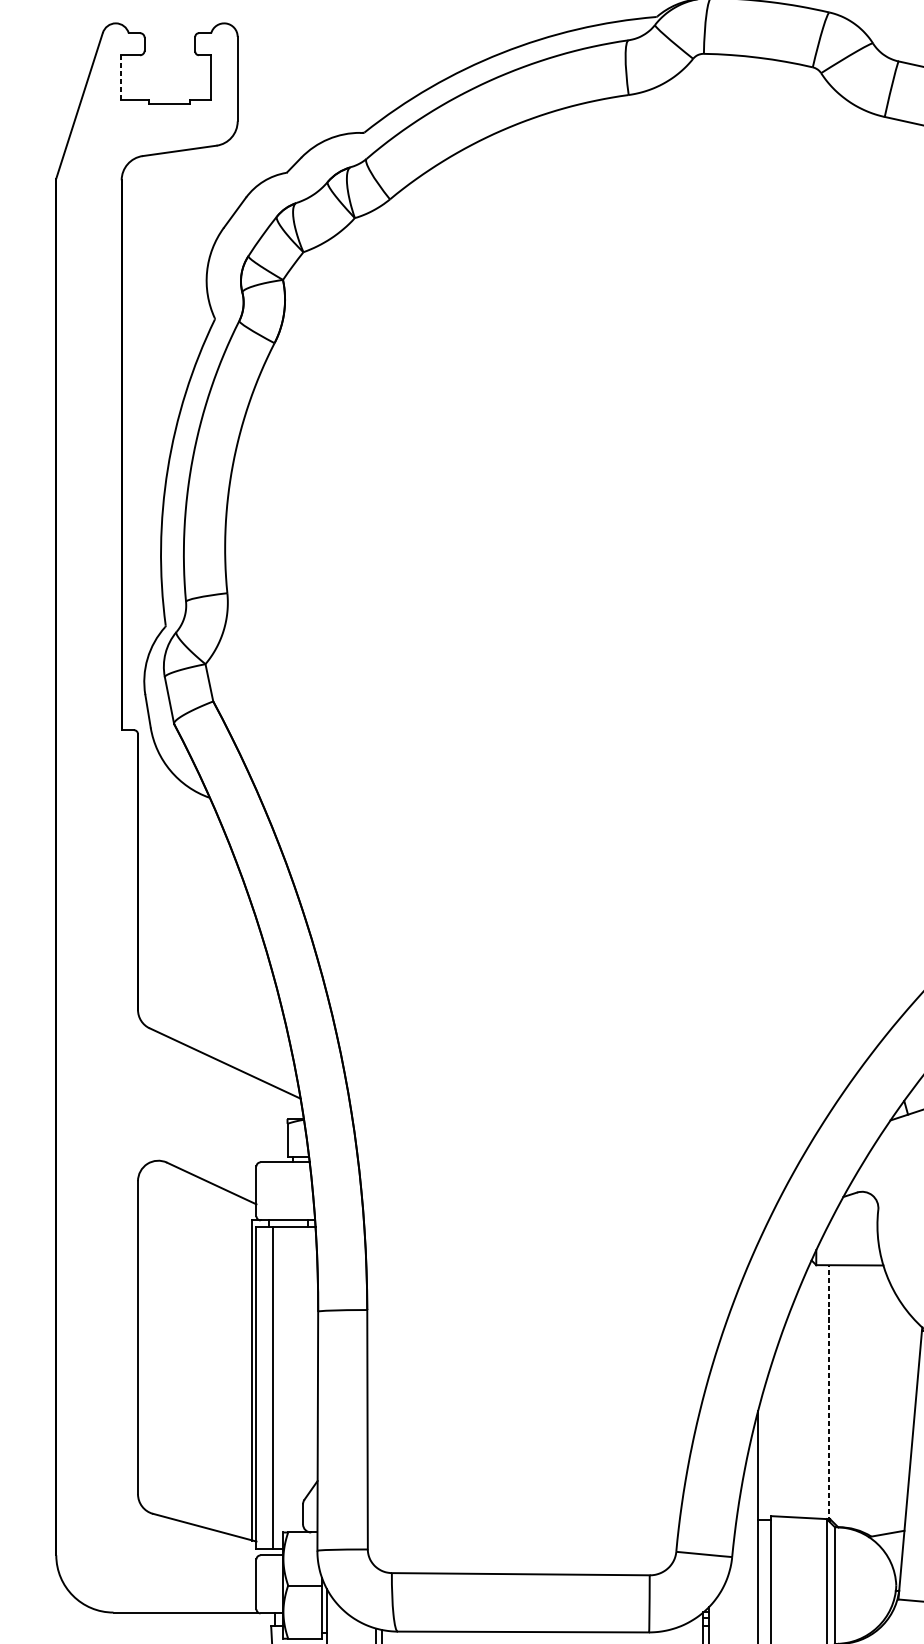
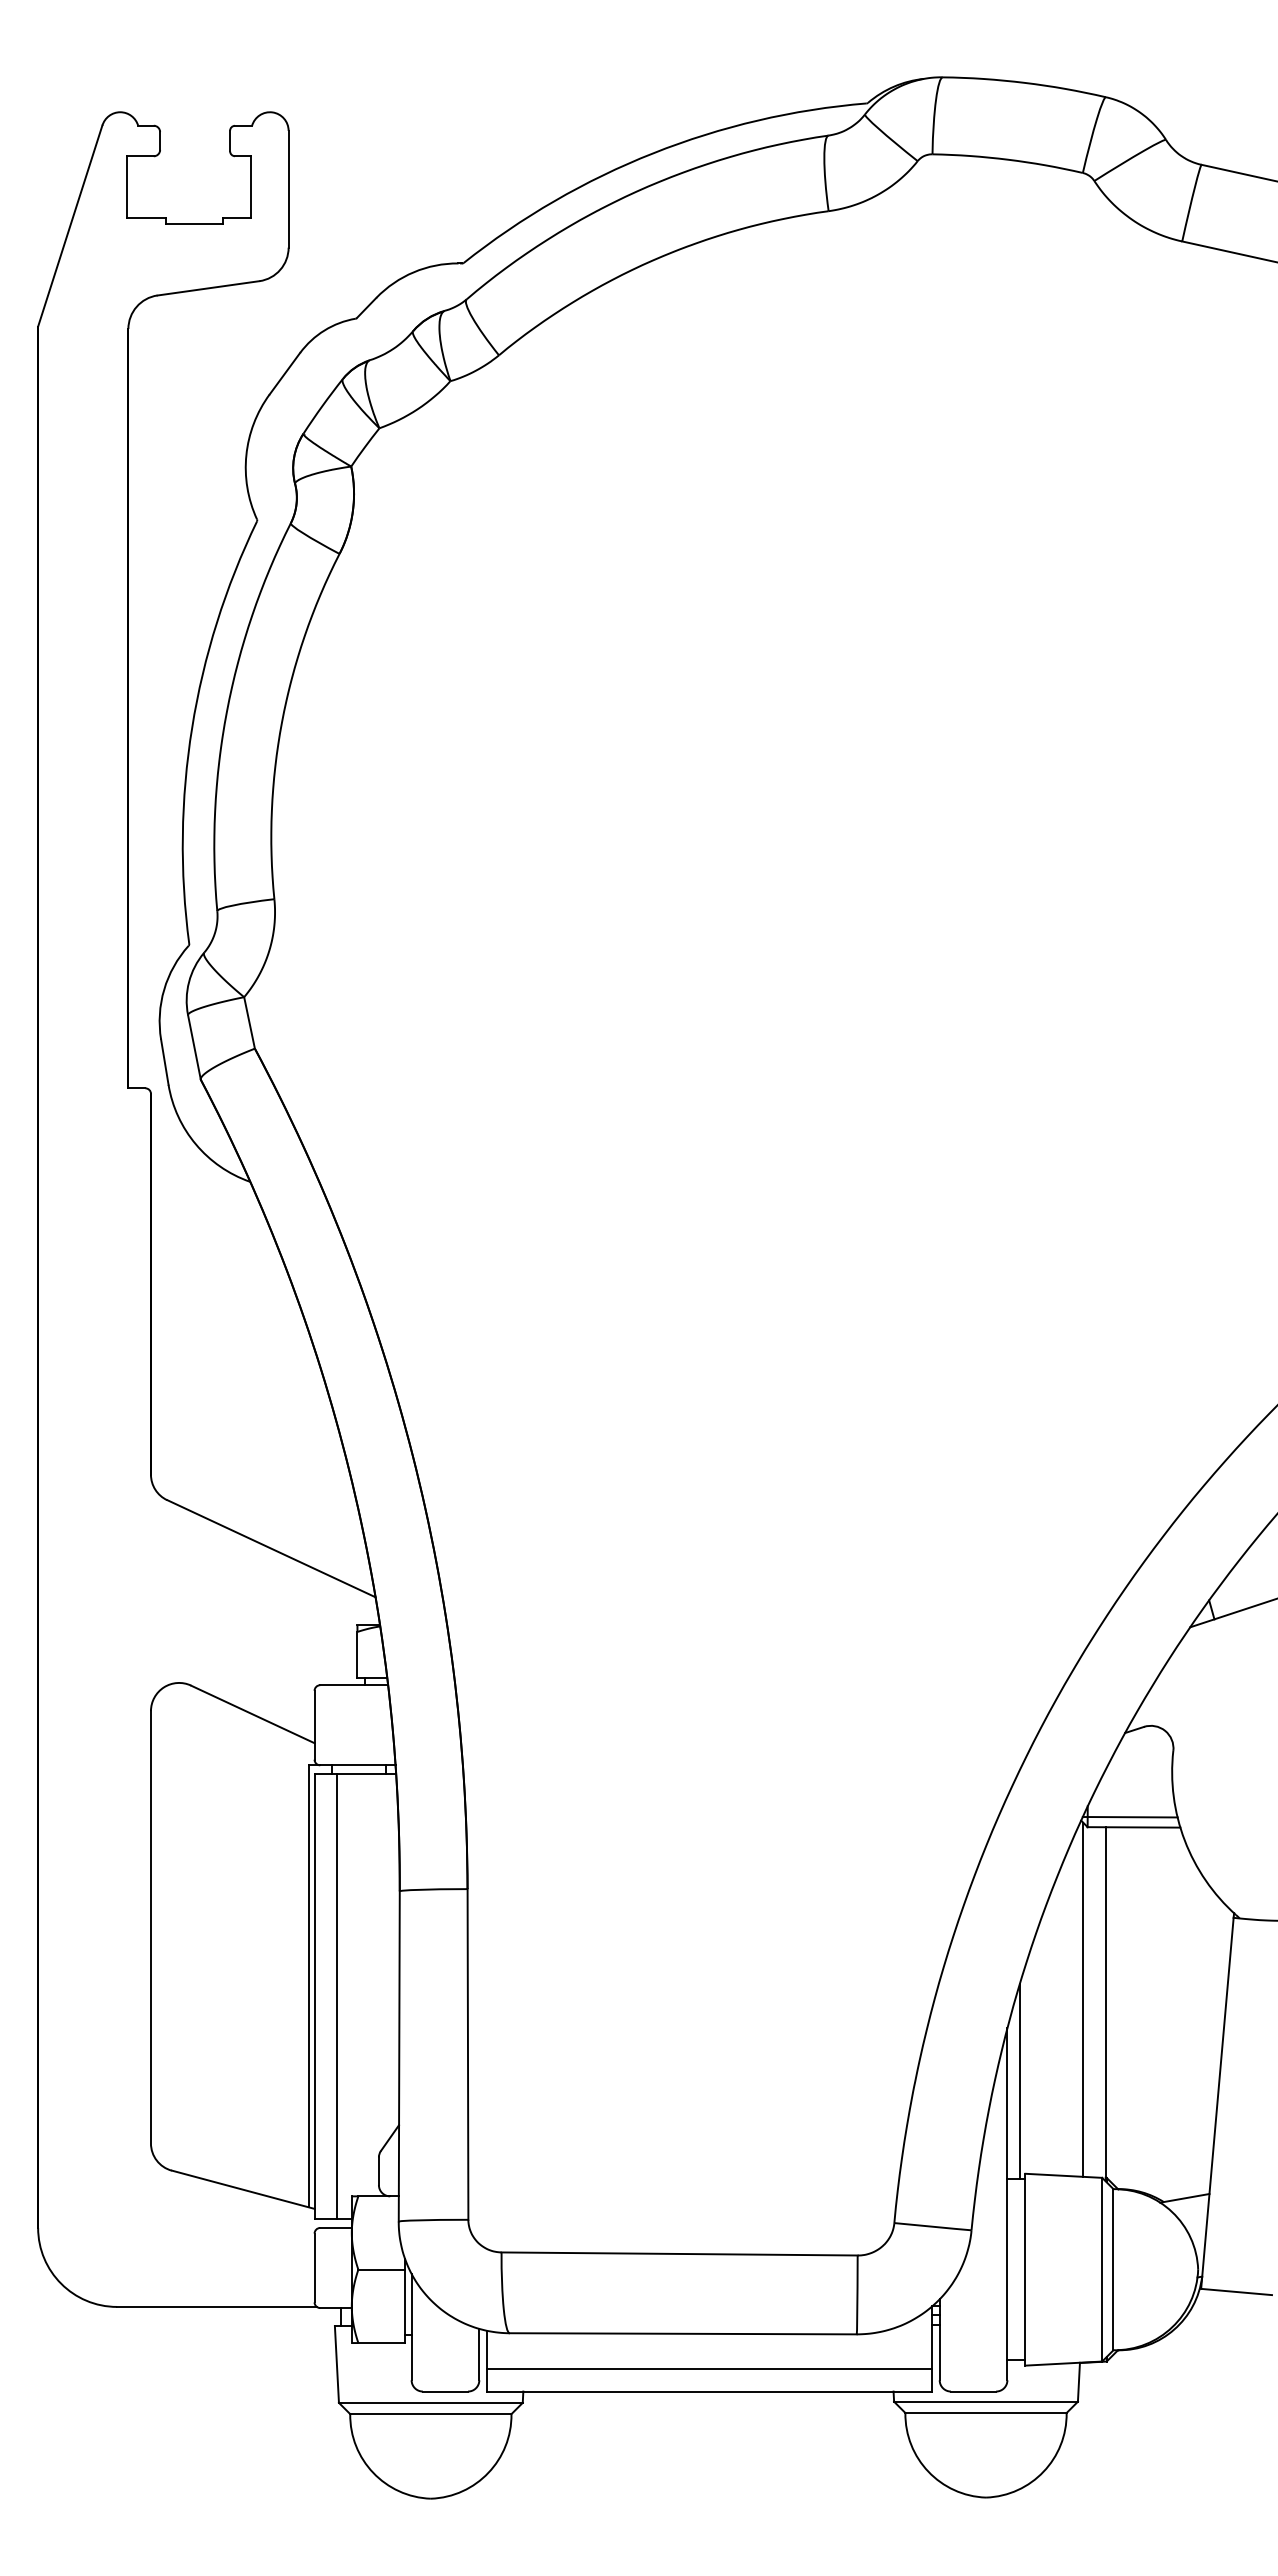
line: (121, 77) -> (127, 186), dashed -> solid
line: (846, 1258) -> (1129, 1817), added
line: (813, 1389) -> (1083, 1999), added
line: (829, 1392) -> (1105, 2003), dashed -> solid
line: (766, 1449) -> (1019, 2081), added

